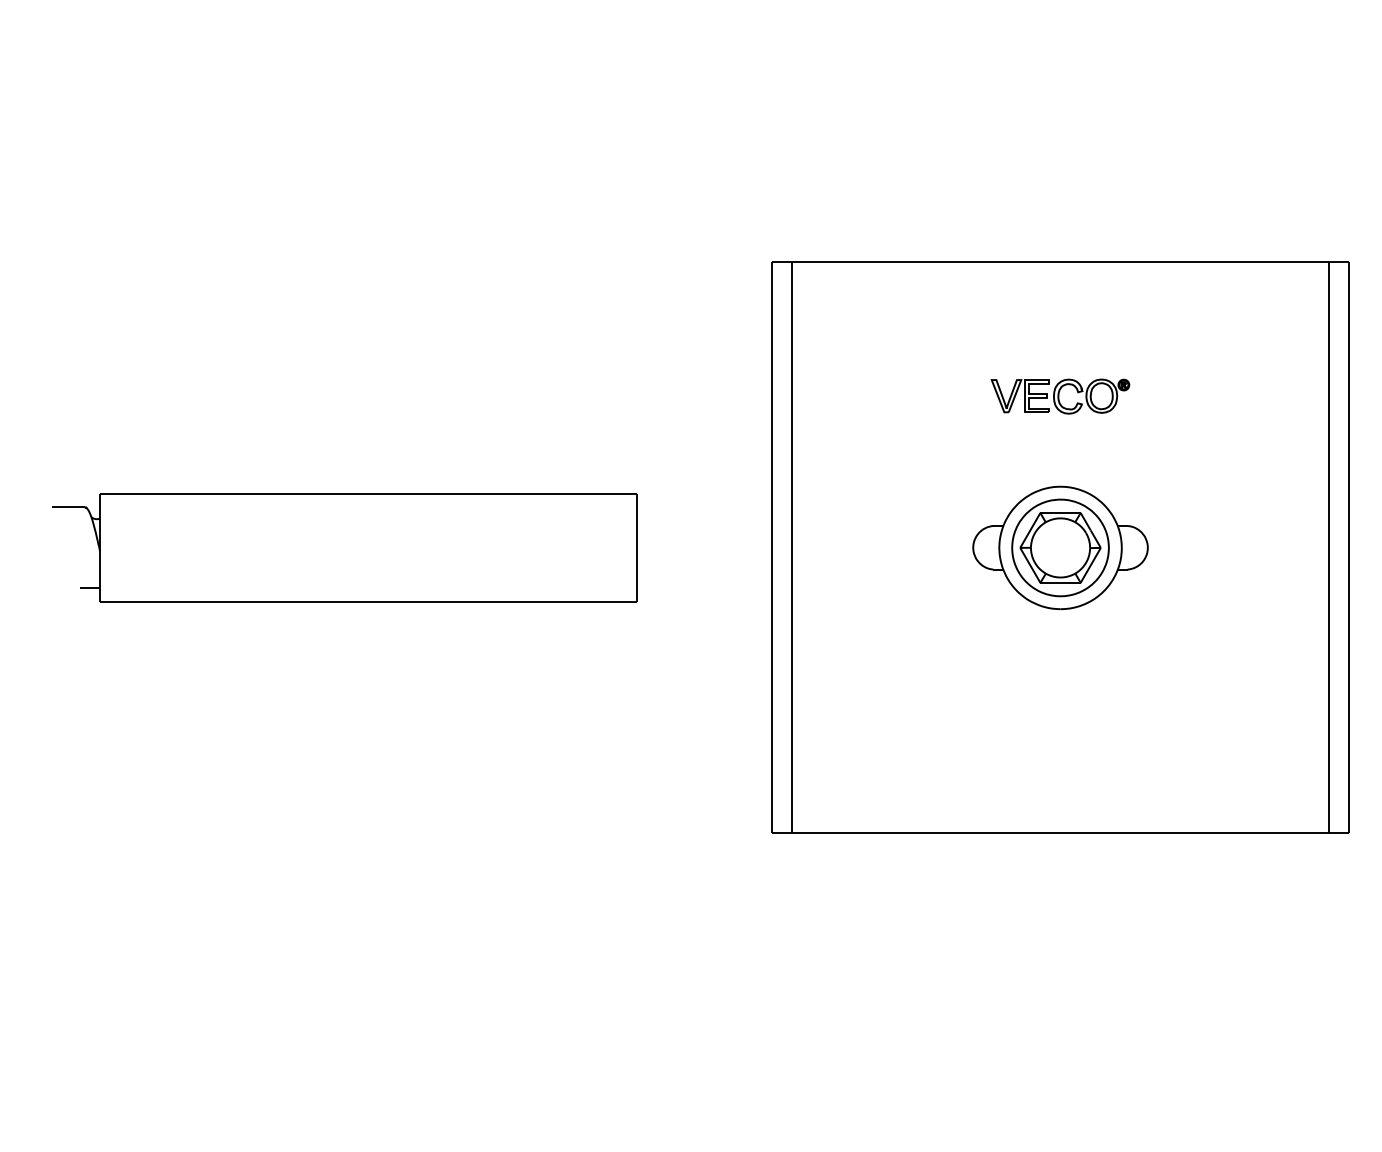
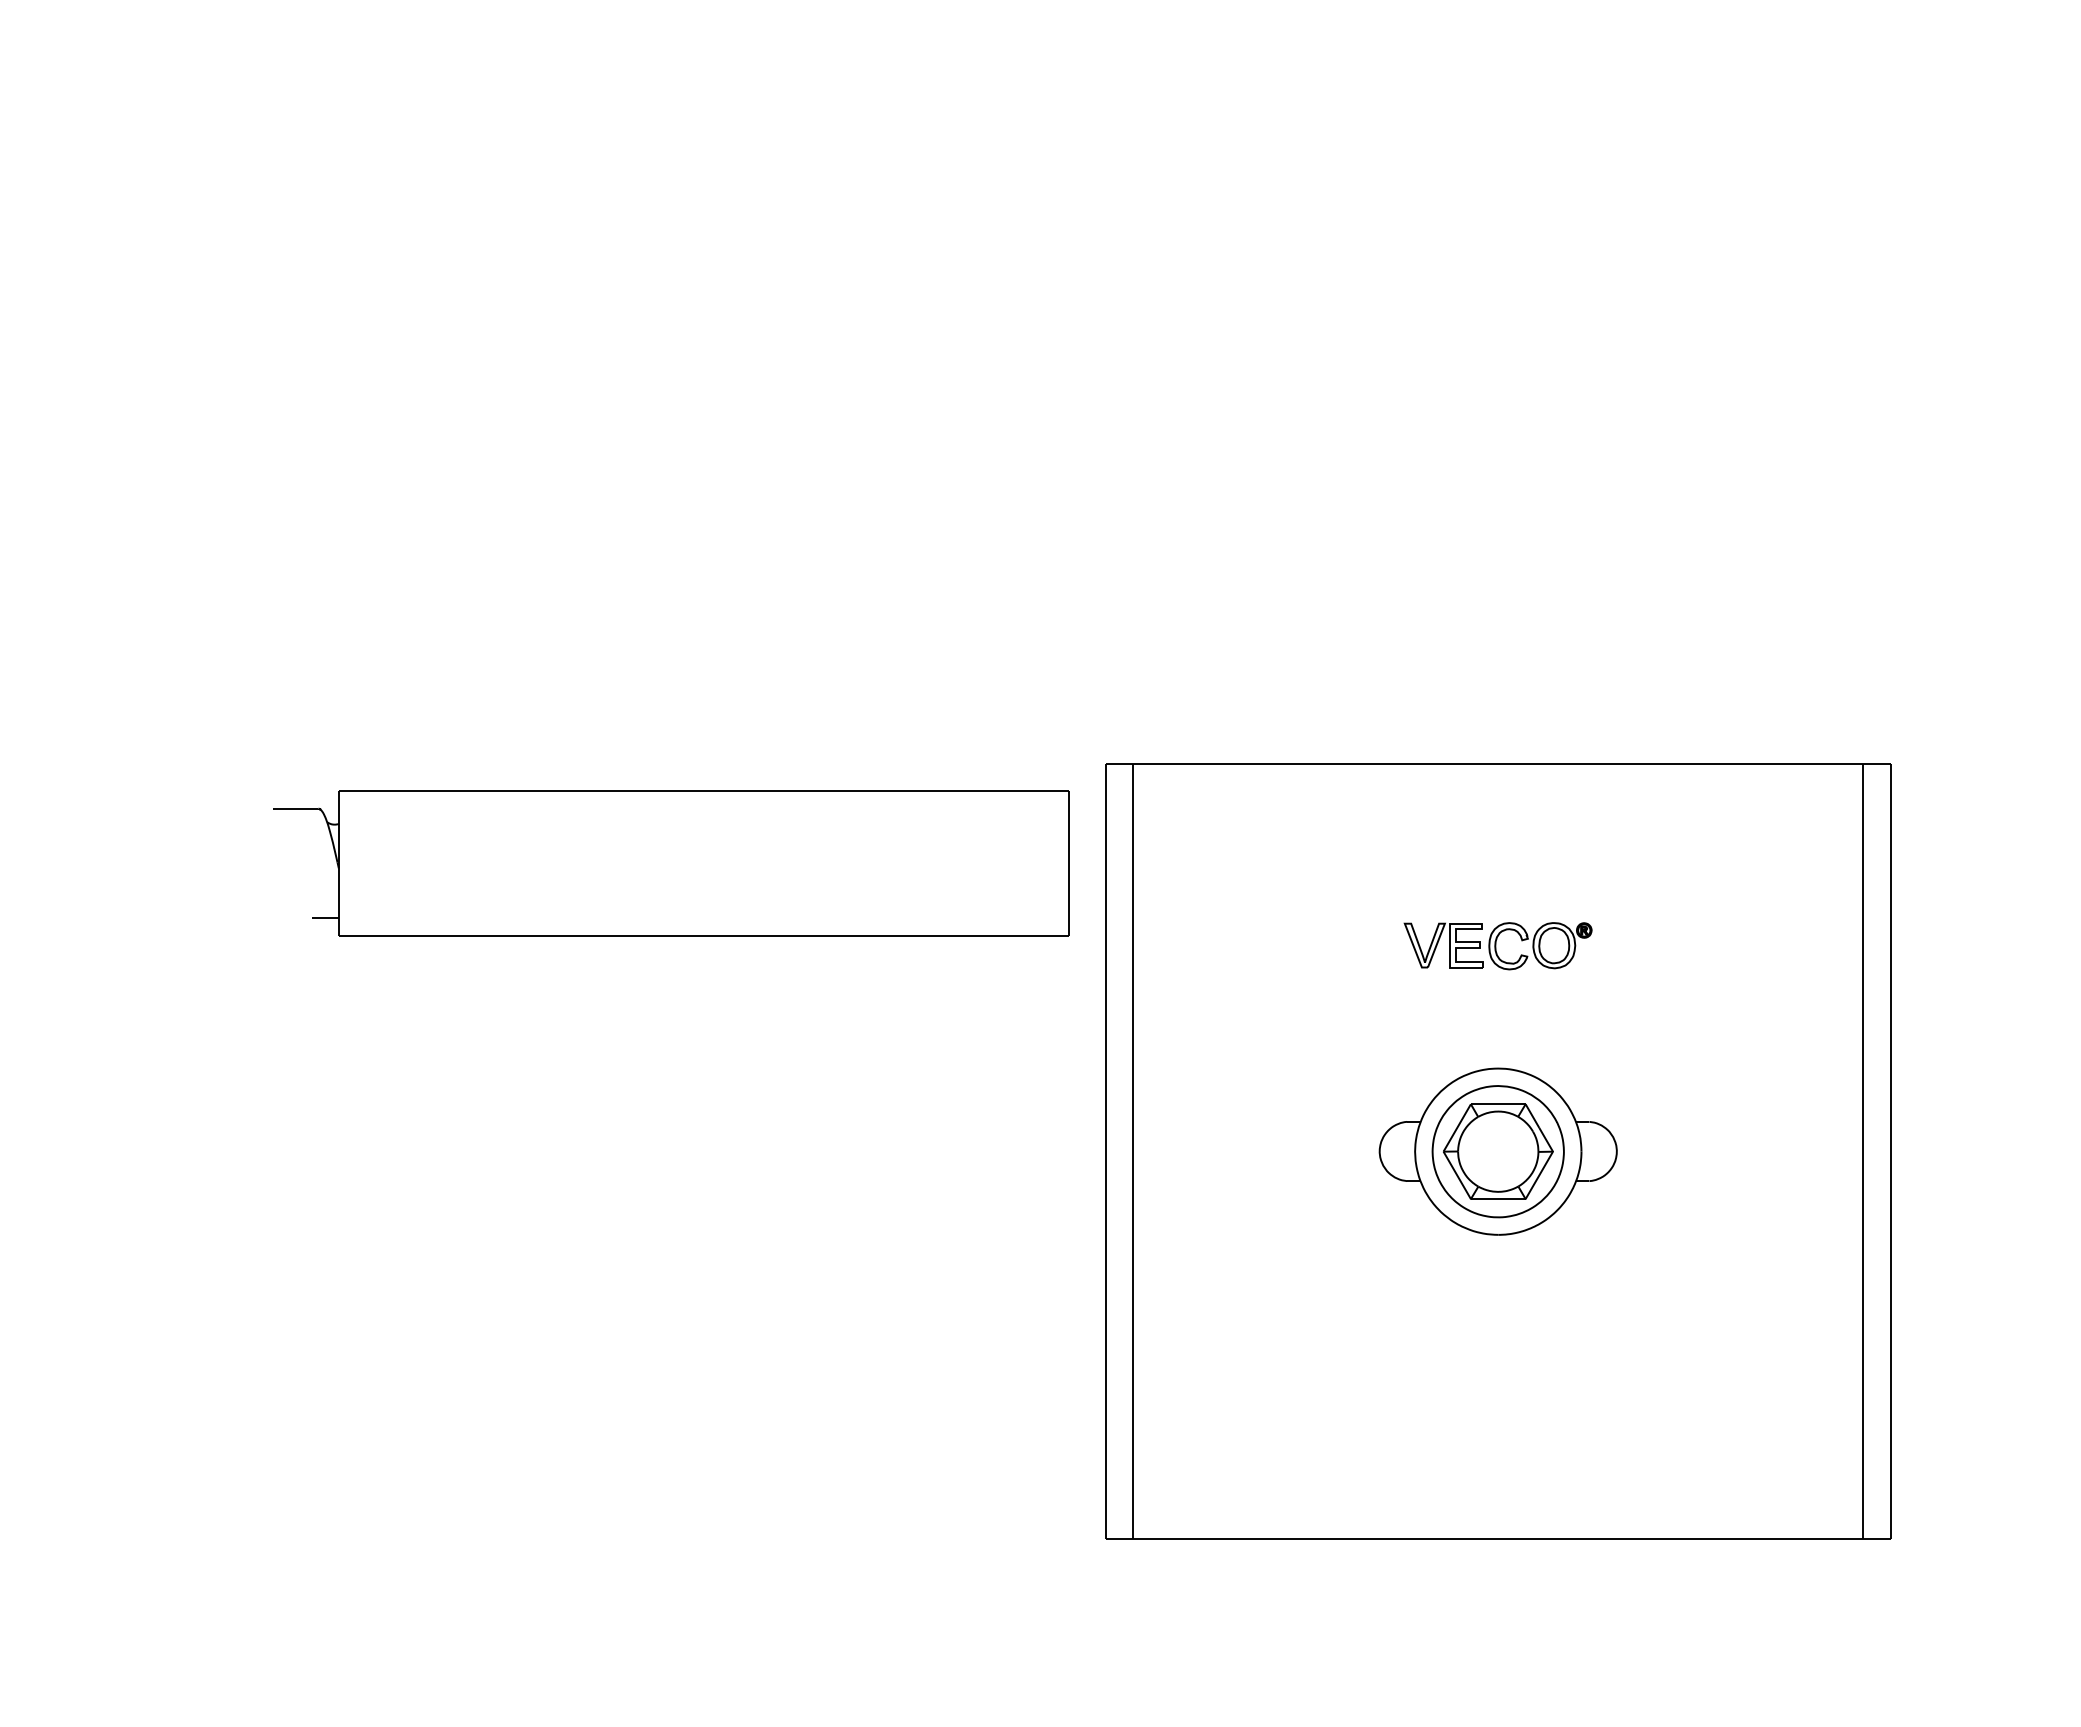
part: (1060, 547) -> (1498, 1151), moved

